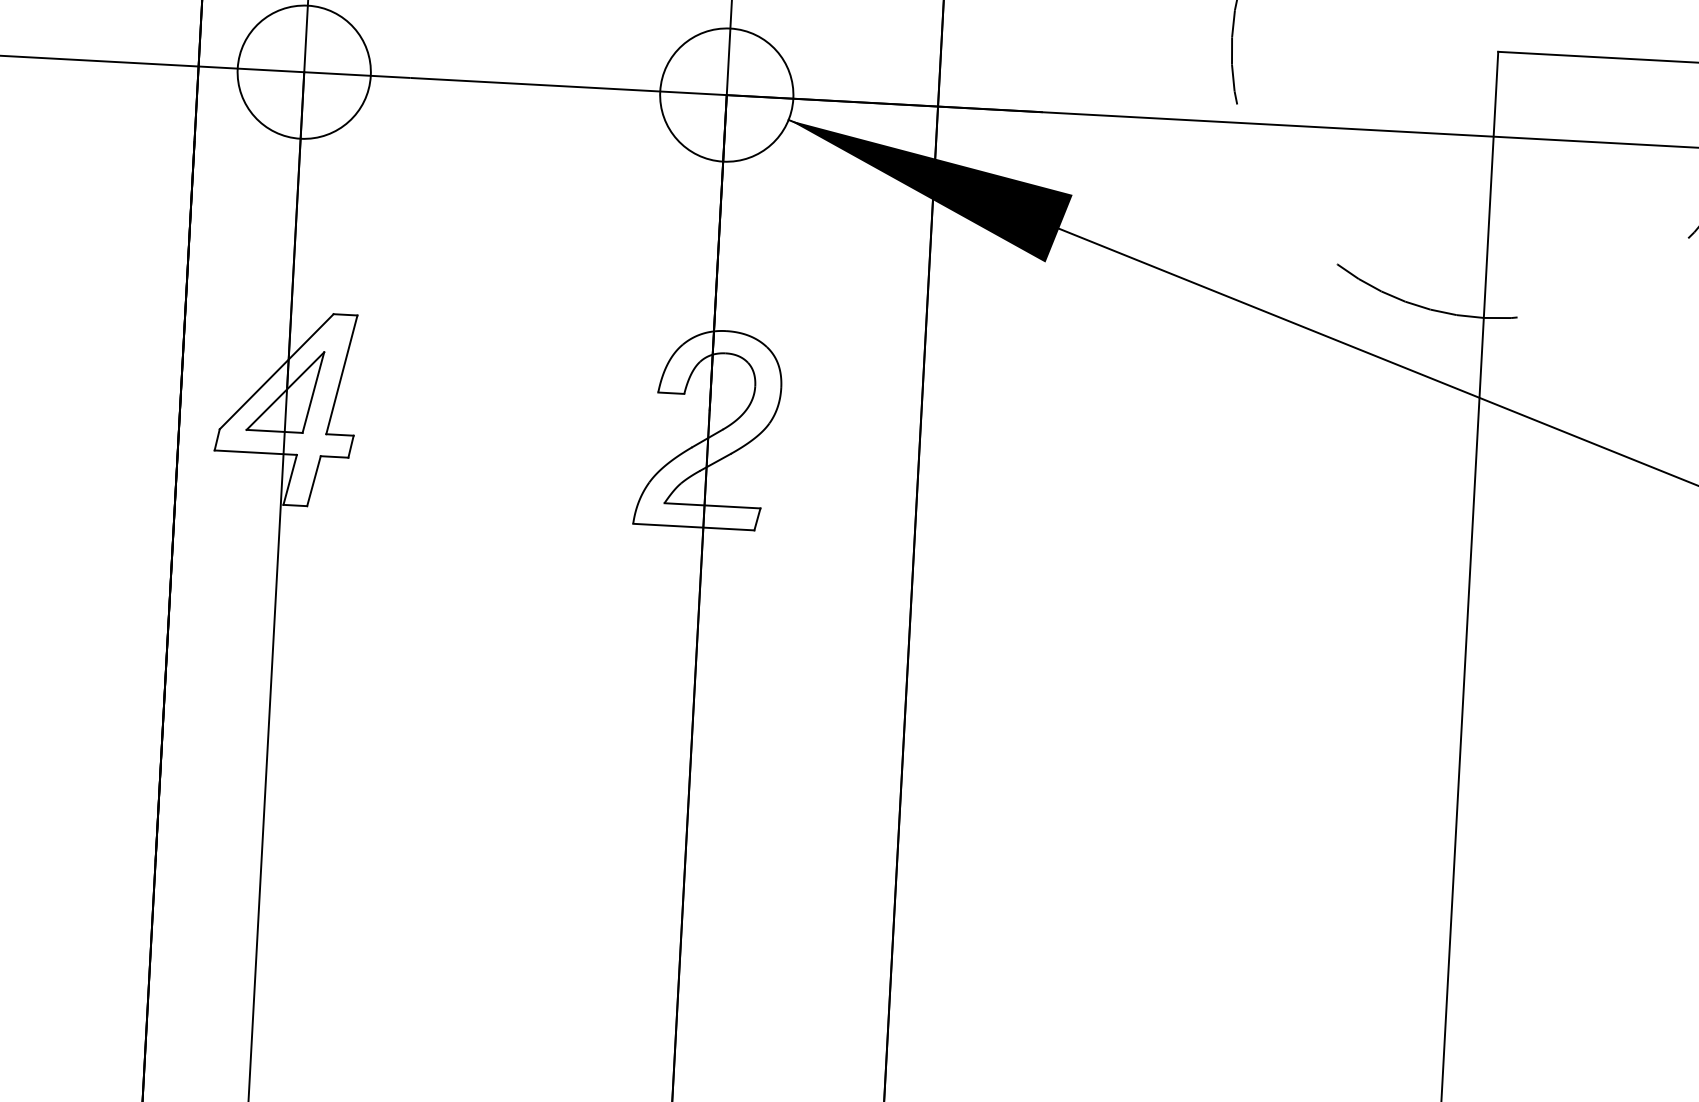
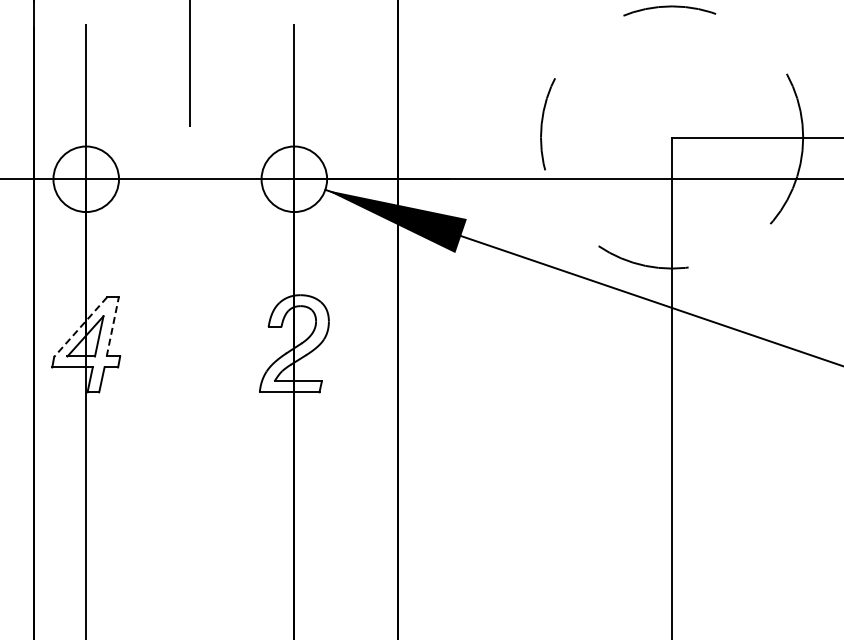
line: (276, 372) -> (80, 327), solid -> dashed
line: (341, 373) -> (112, 326), solid -> dashed

